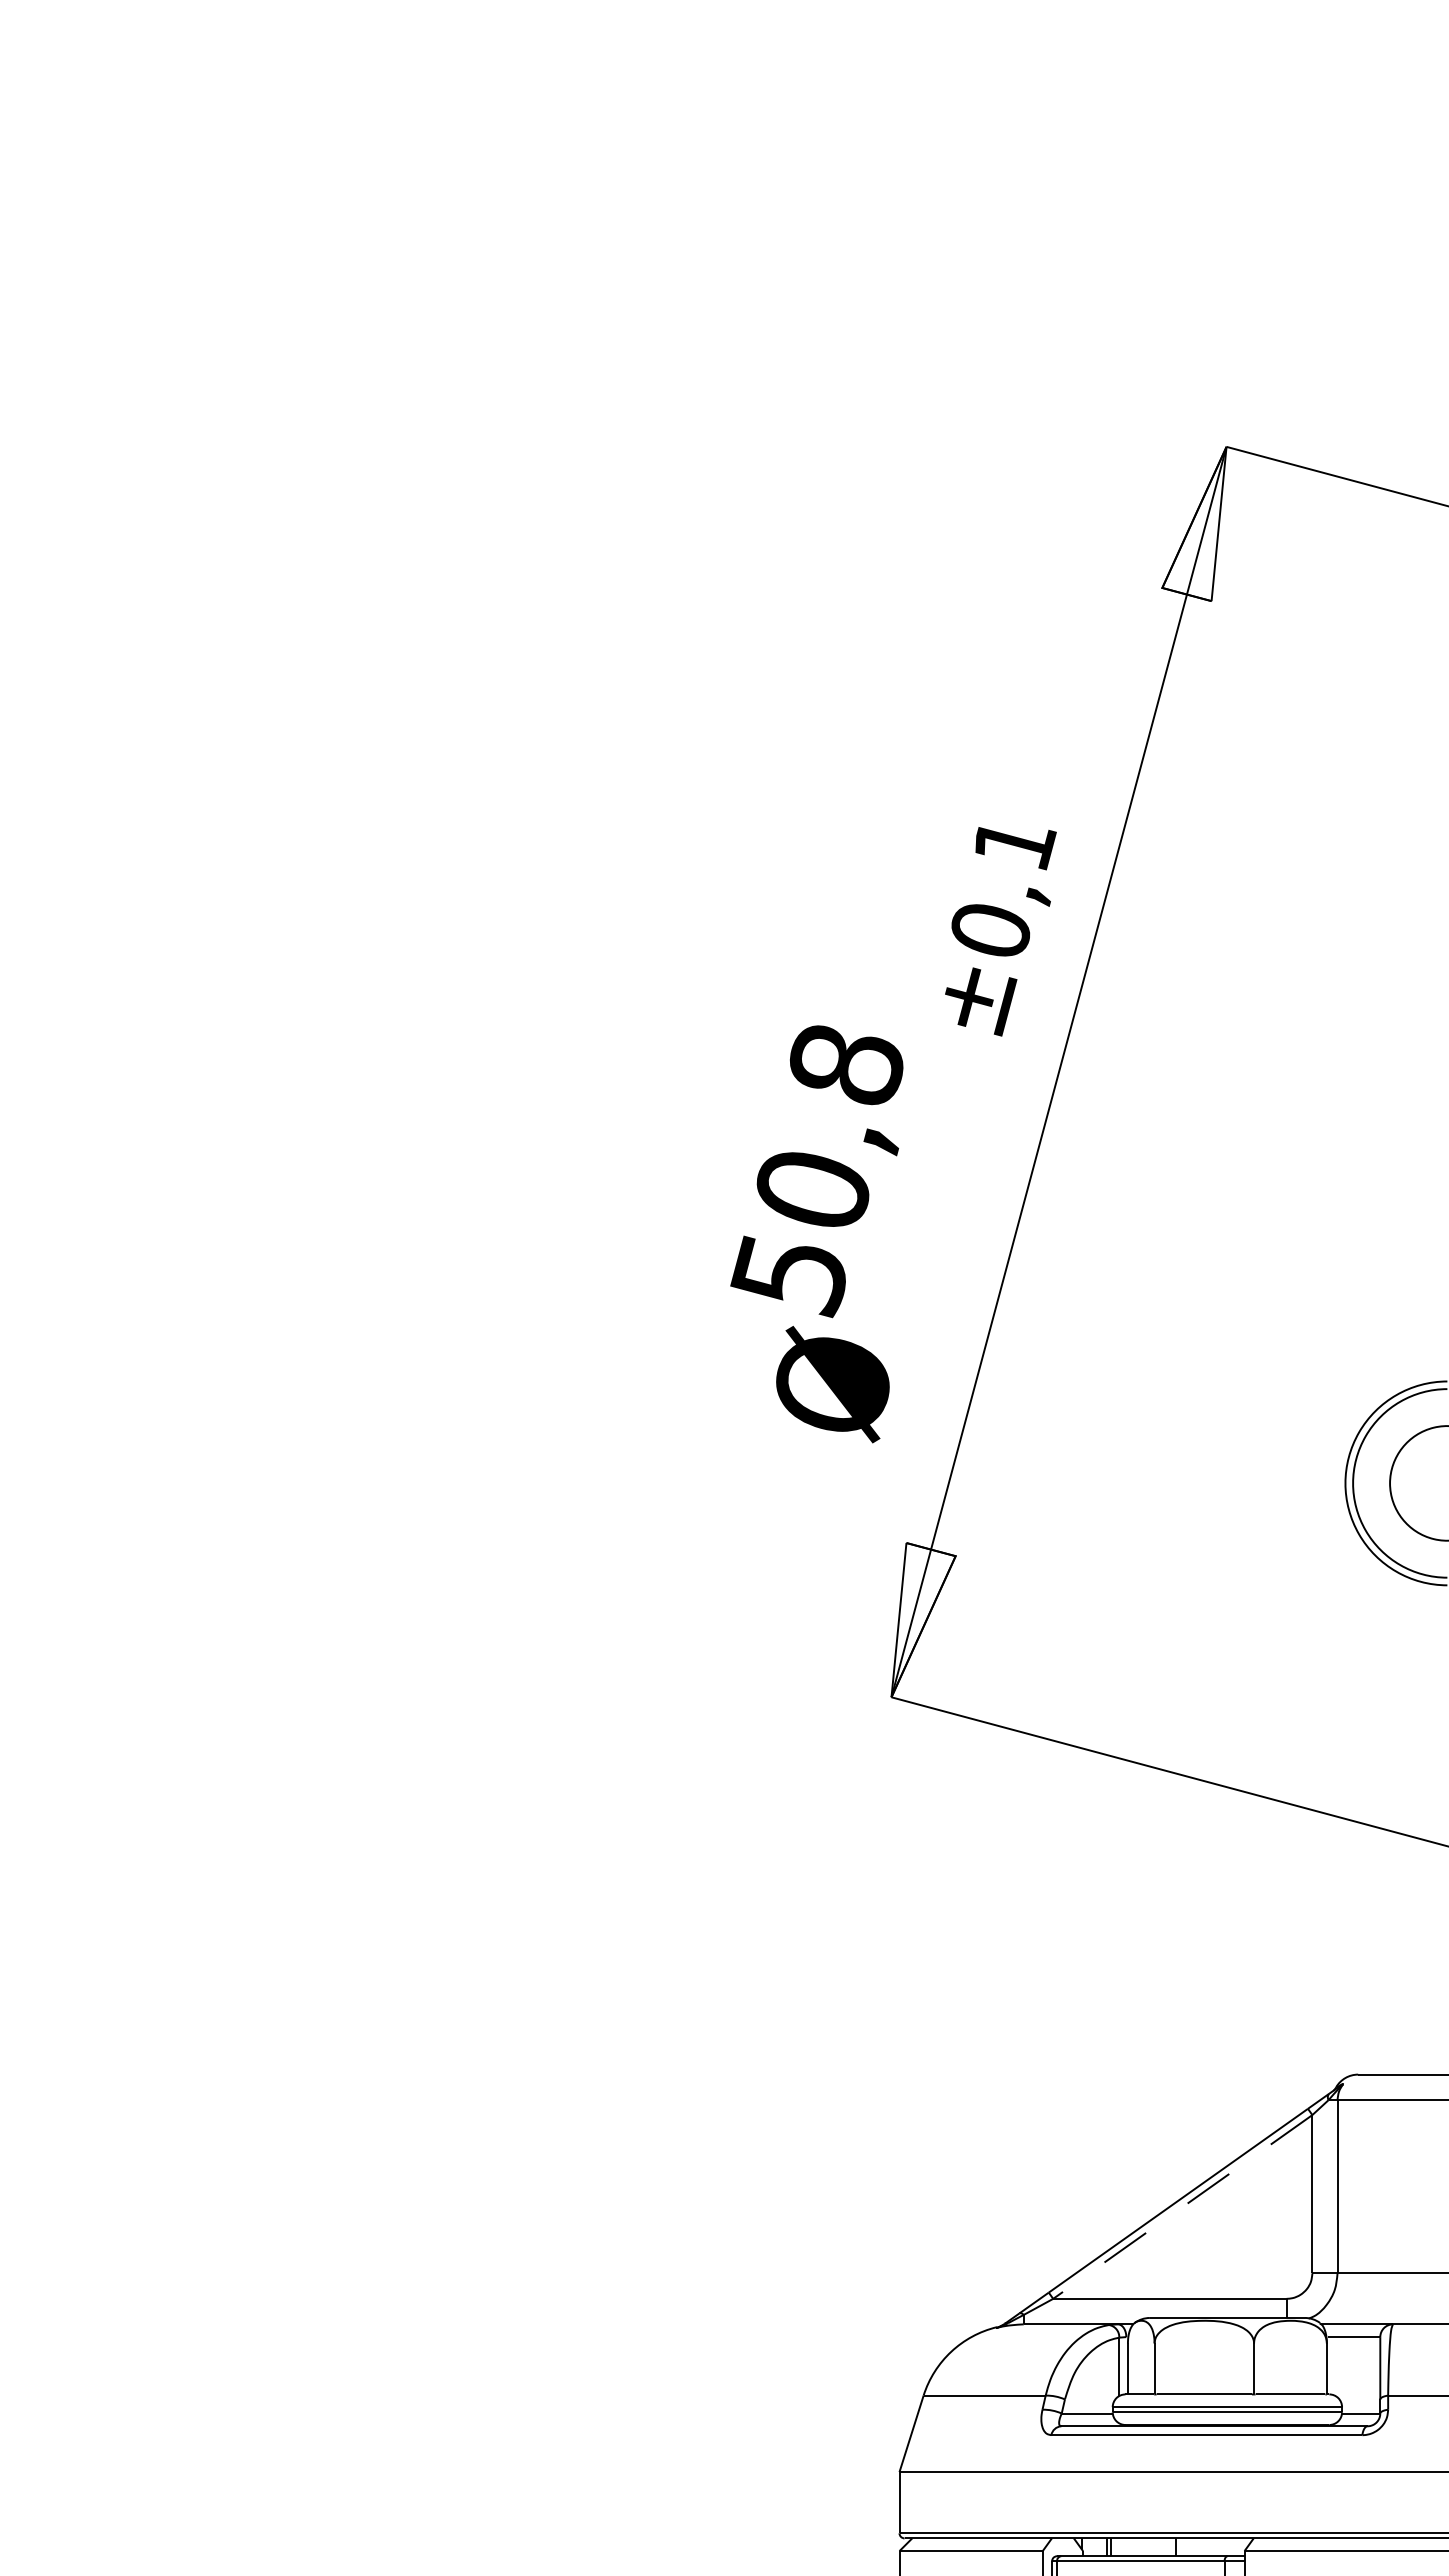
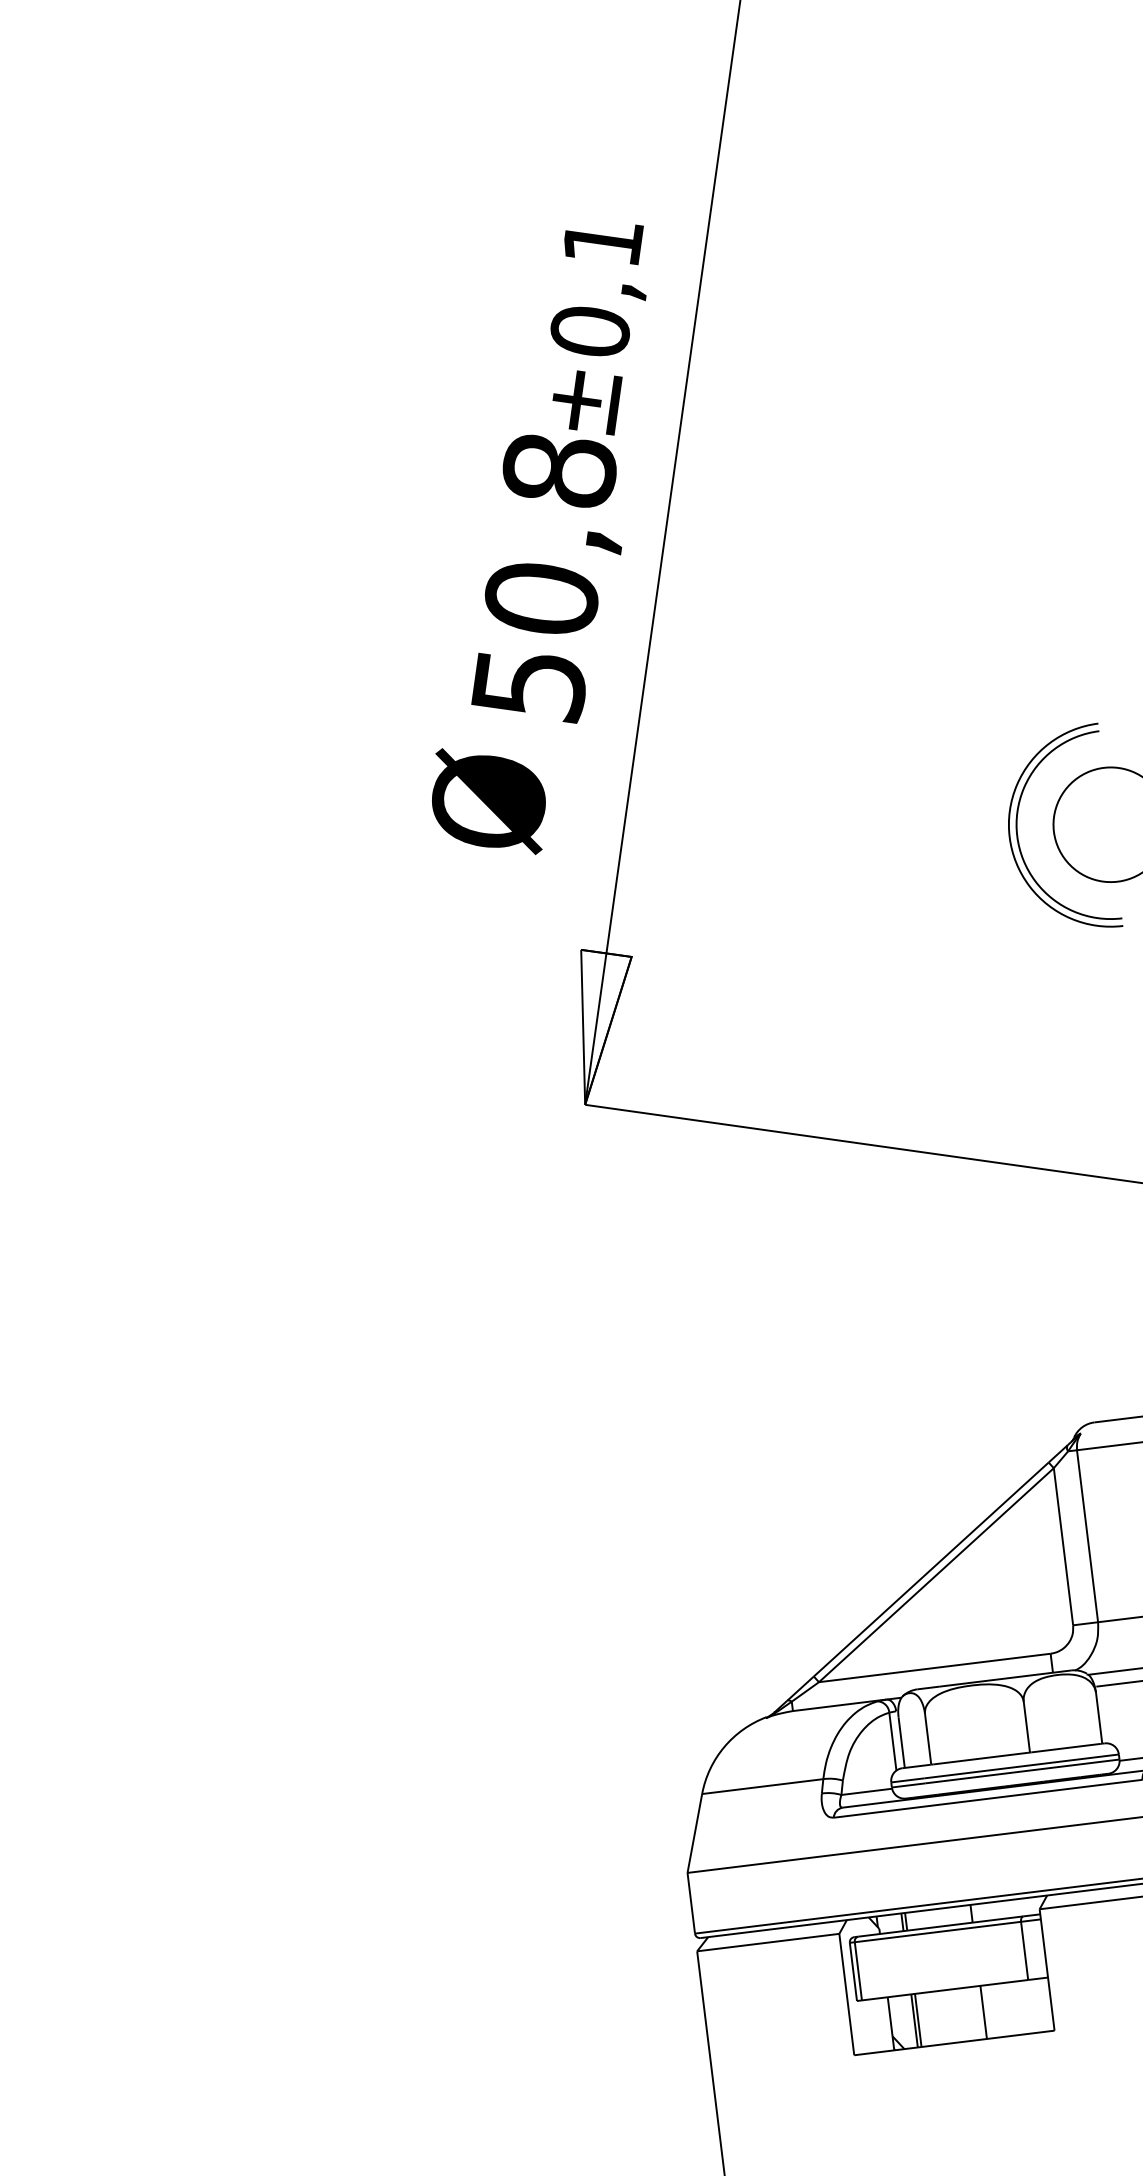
text: (816, 1171) -> (542, 580), moved
line: (1182, 2206) -> (936, 1574), dashed -> solid

